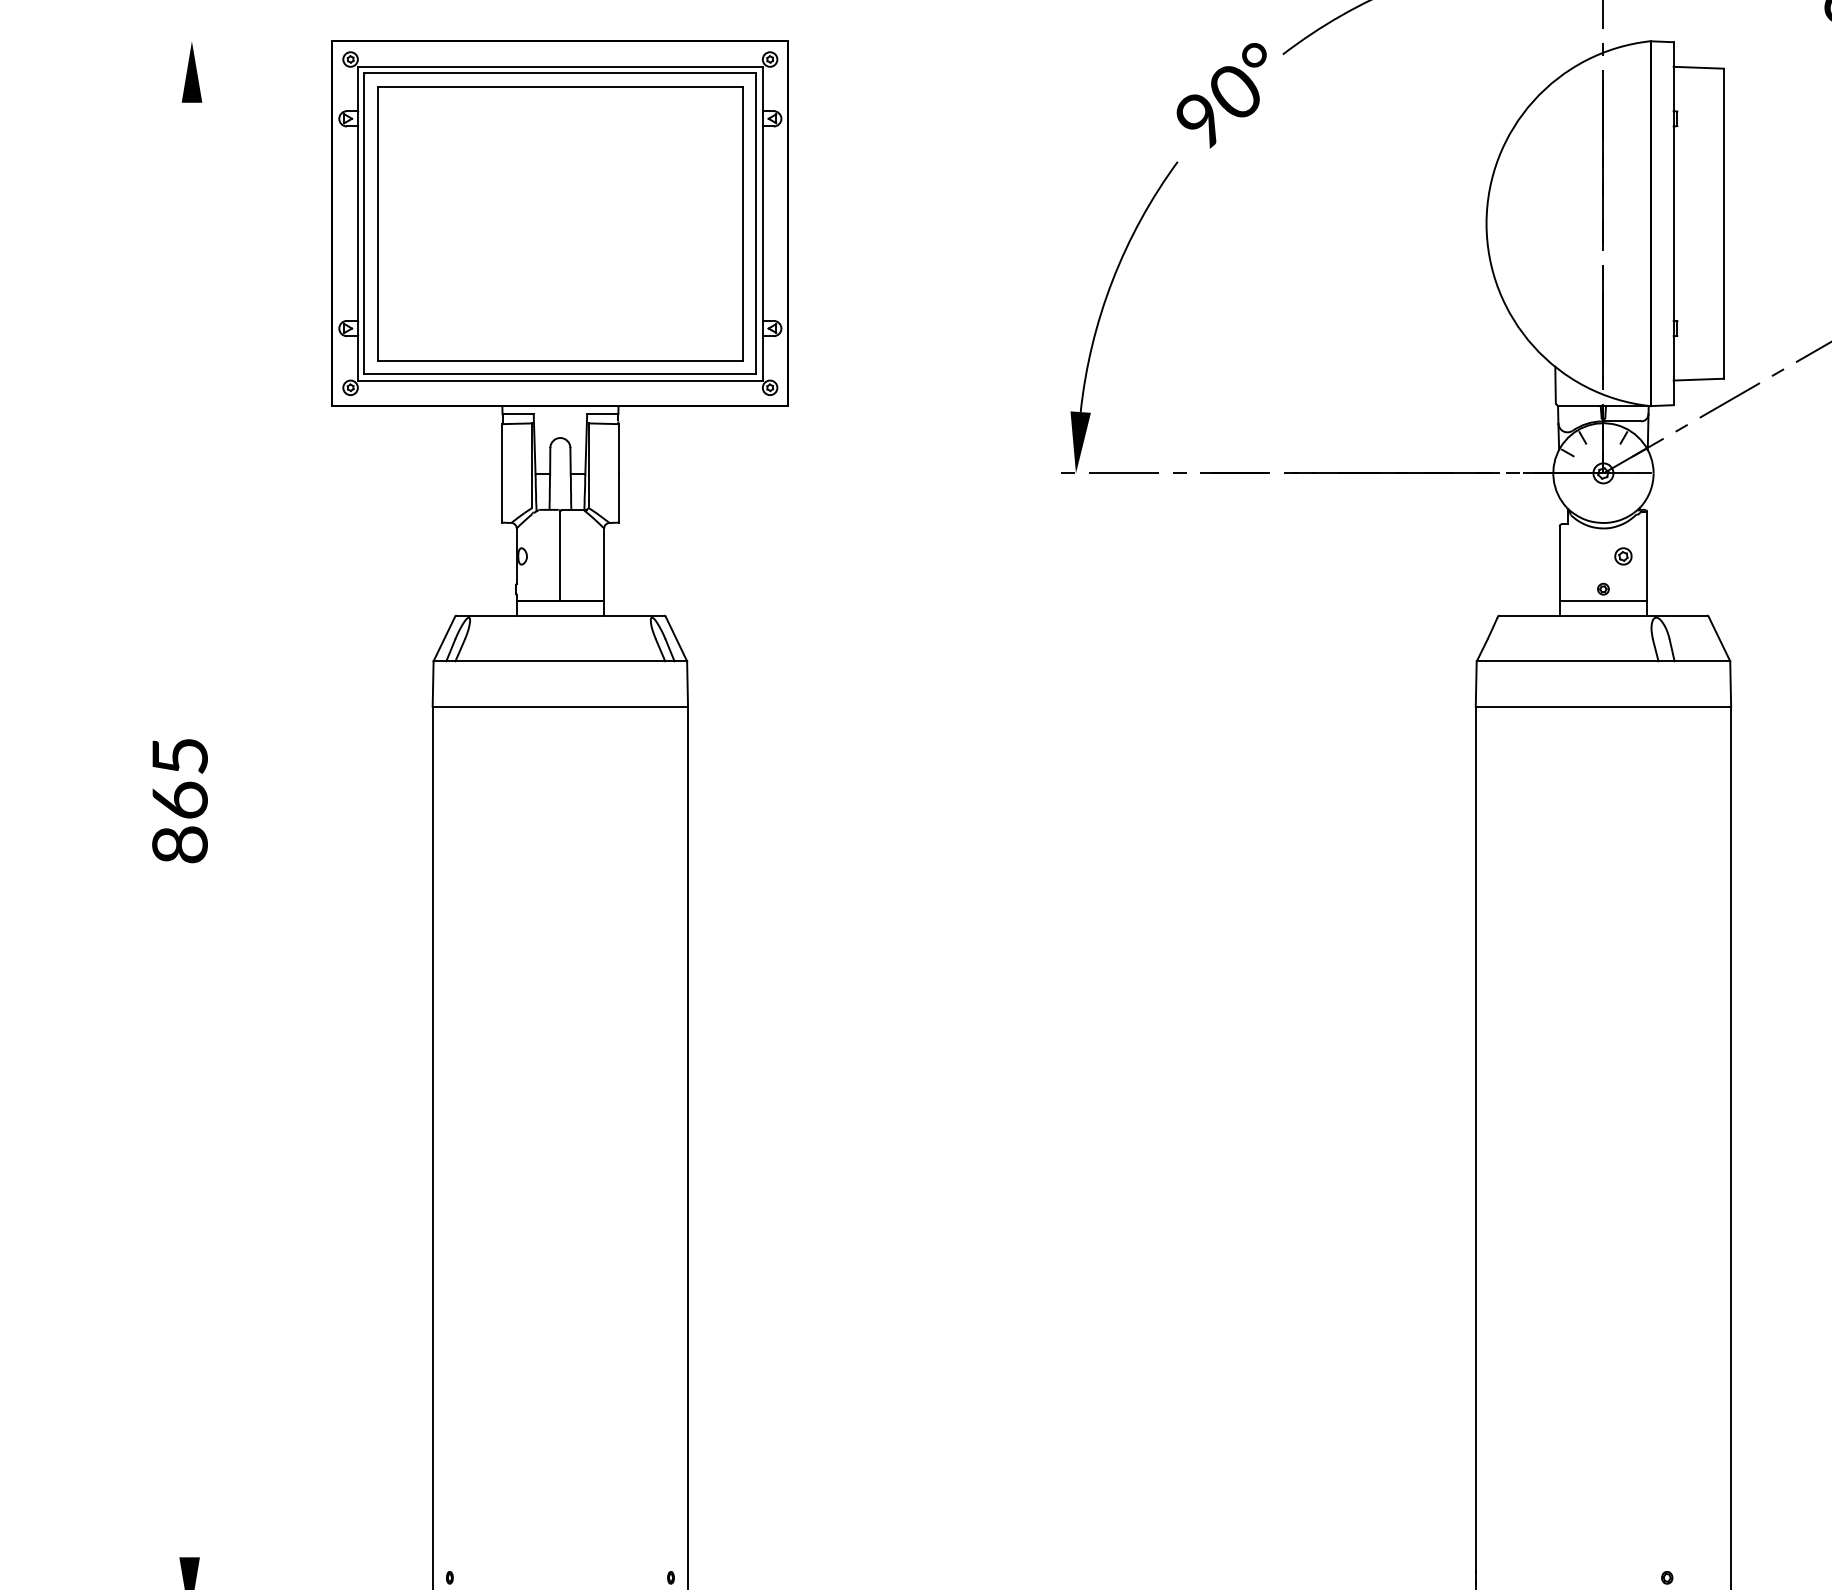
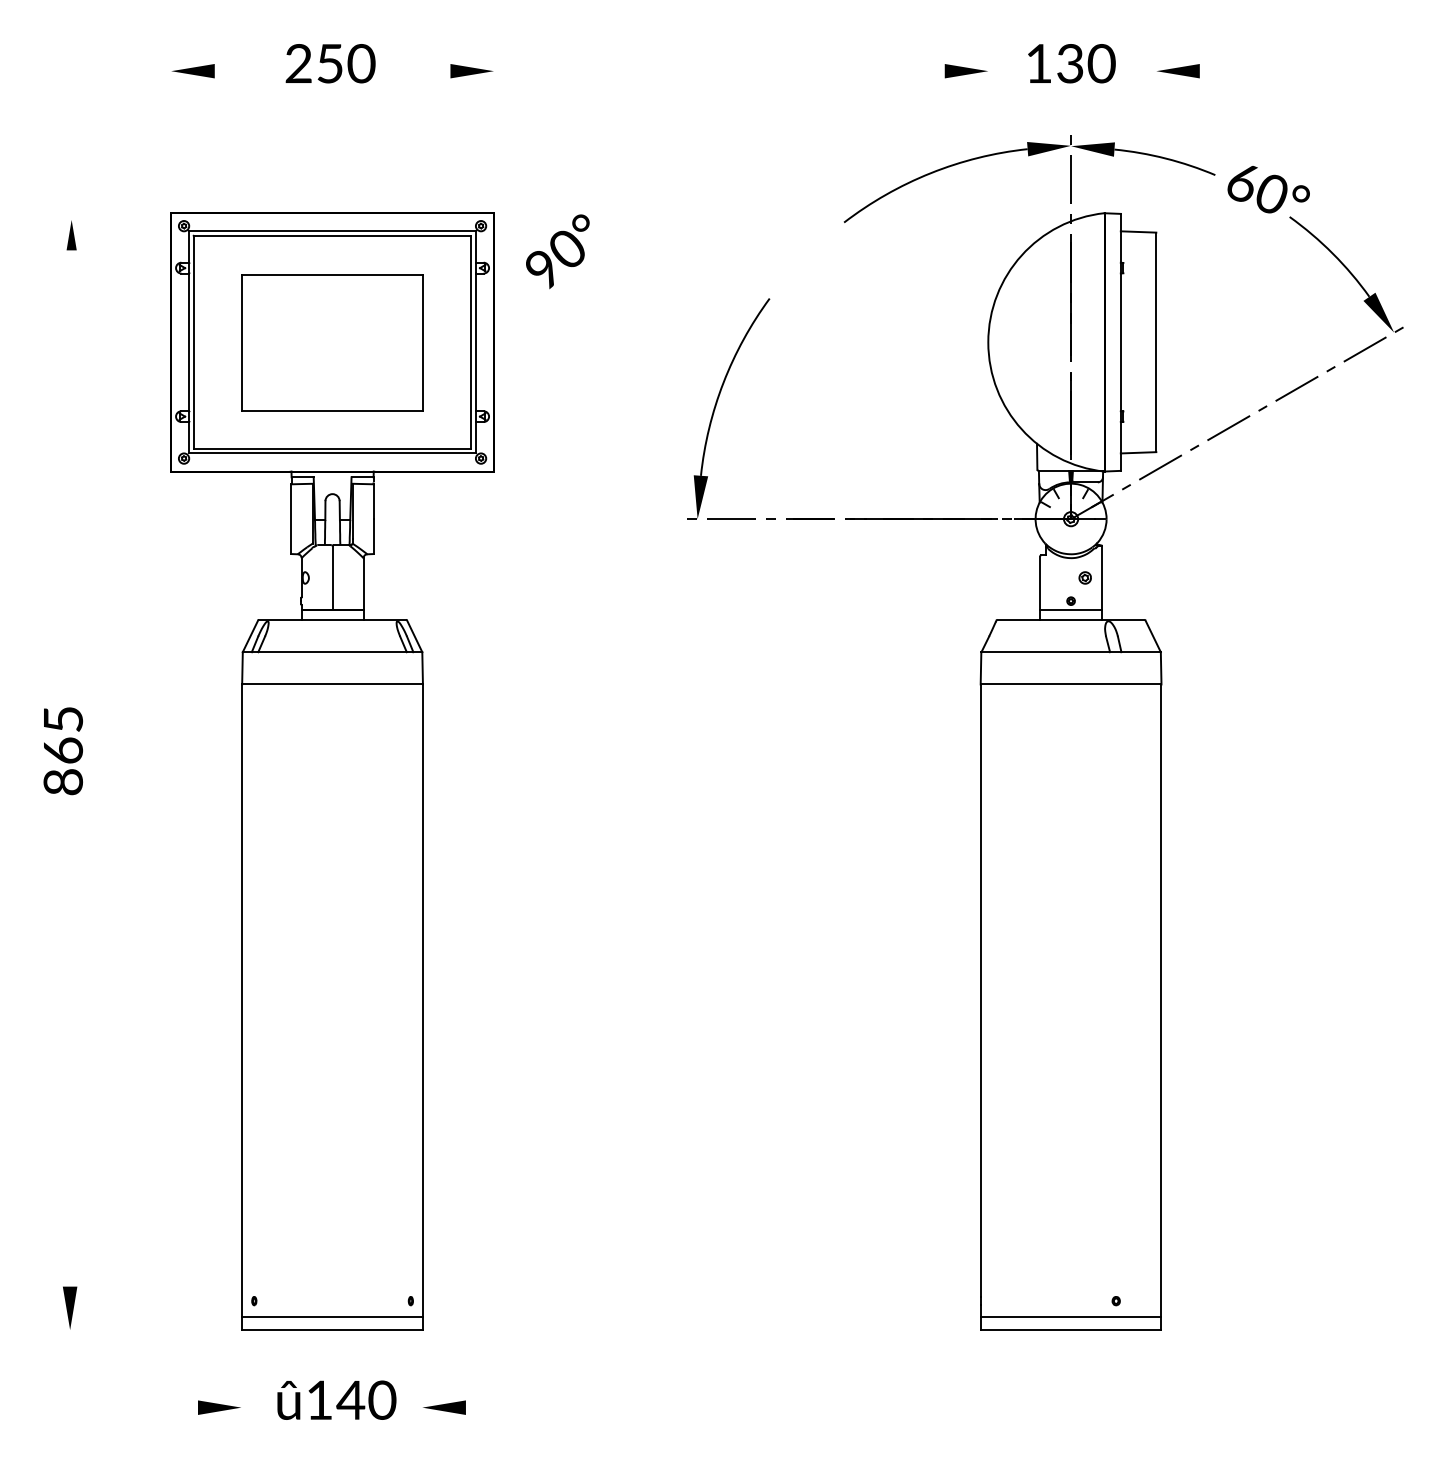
part: (191, 72) -> (71, 235), size x0.7
text: (1221, 95) -> (557, 251), moved
part: (560, 223) -> (332, 342), size x0.7

